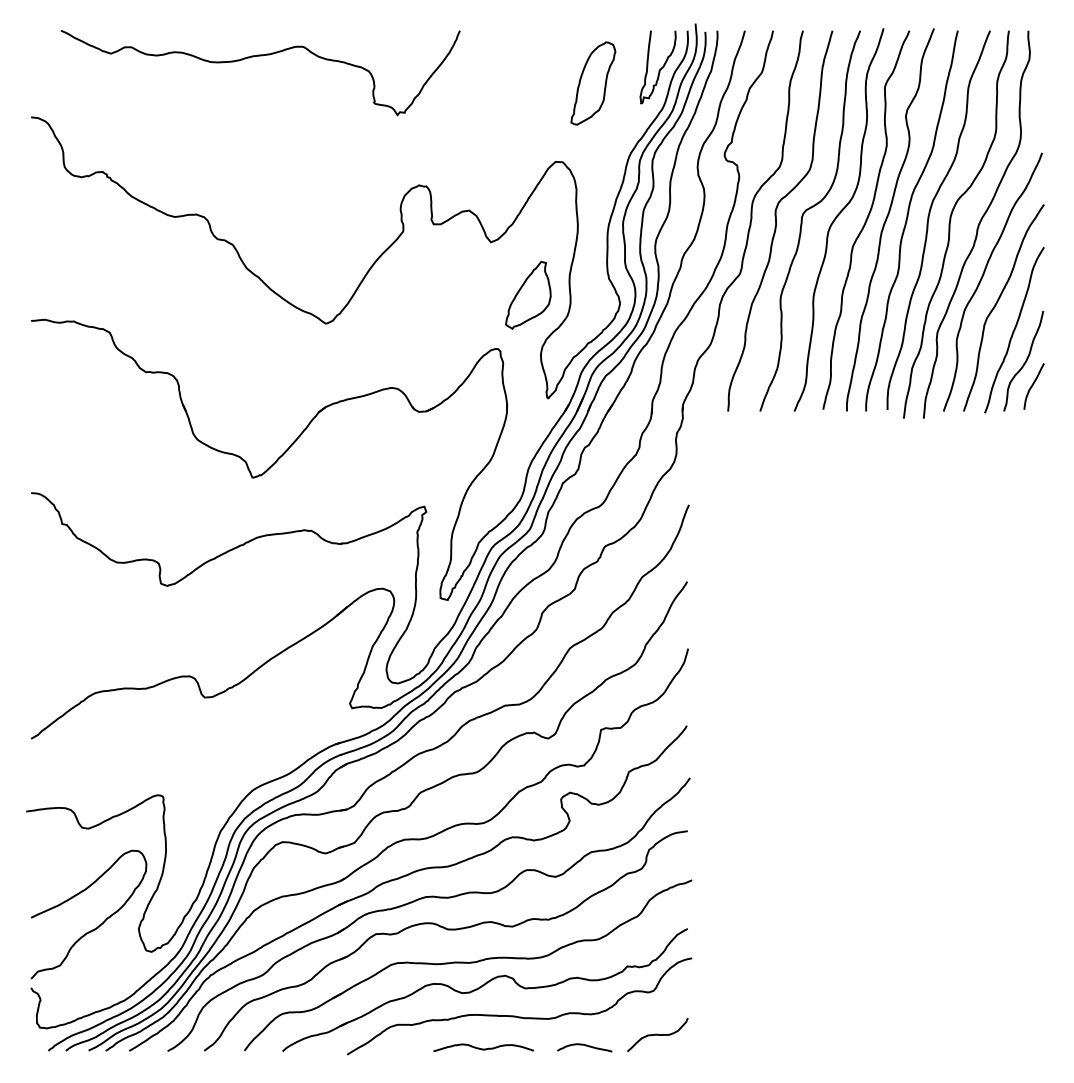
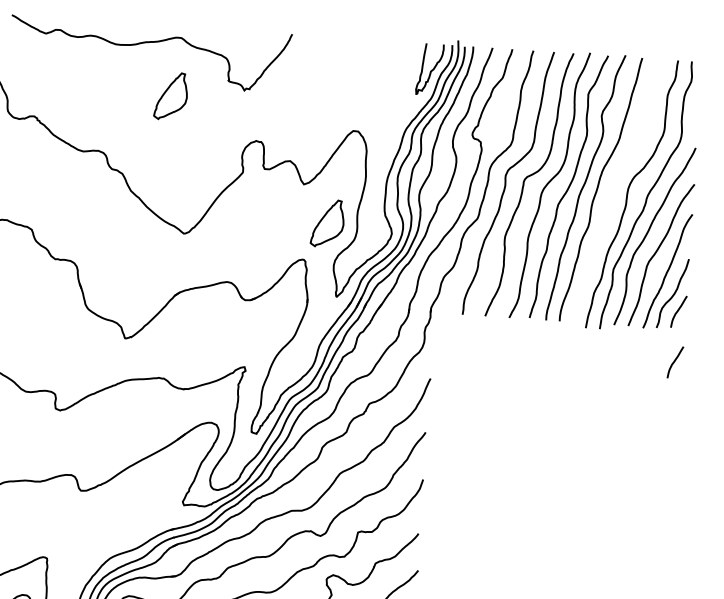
part: (593, 83) -> (383, 77), removed
part: (294, 130) -> (171, 96), added
curve: (929, 219) -> (613, 189), removed
curve: (1033, 457) -> (675, 361), added

